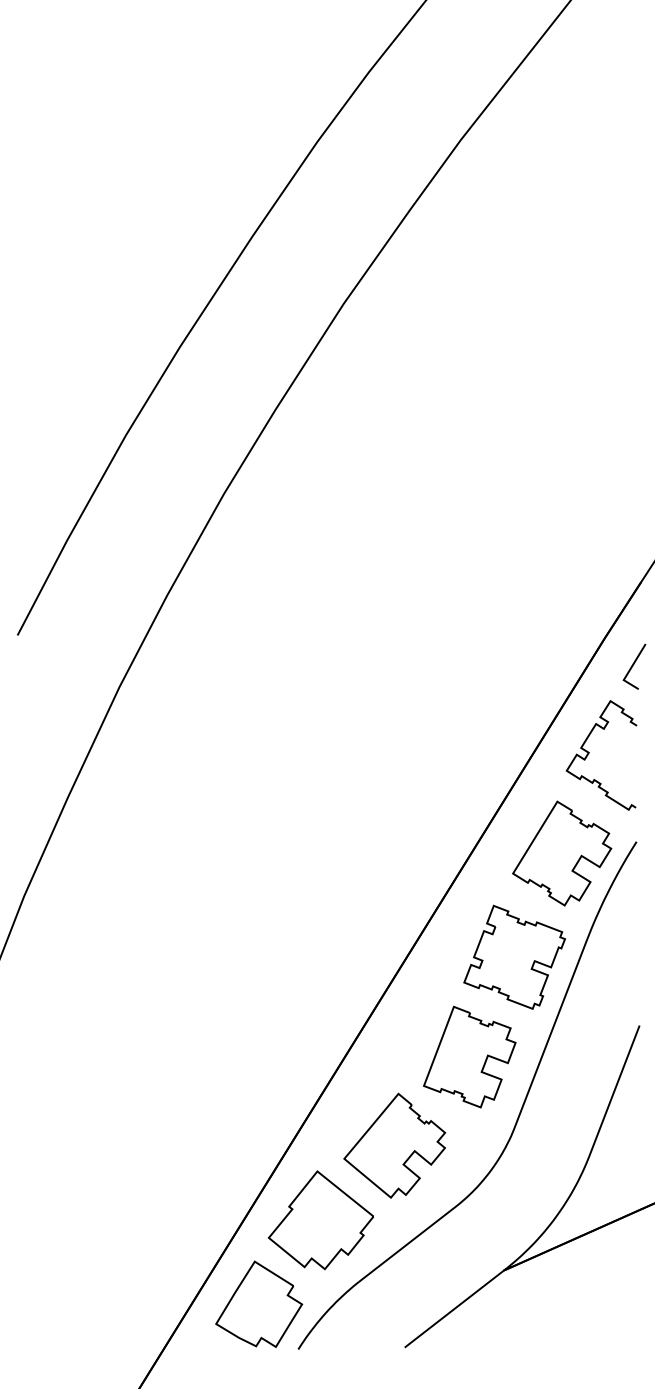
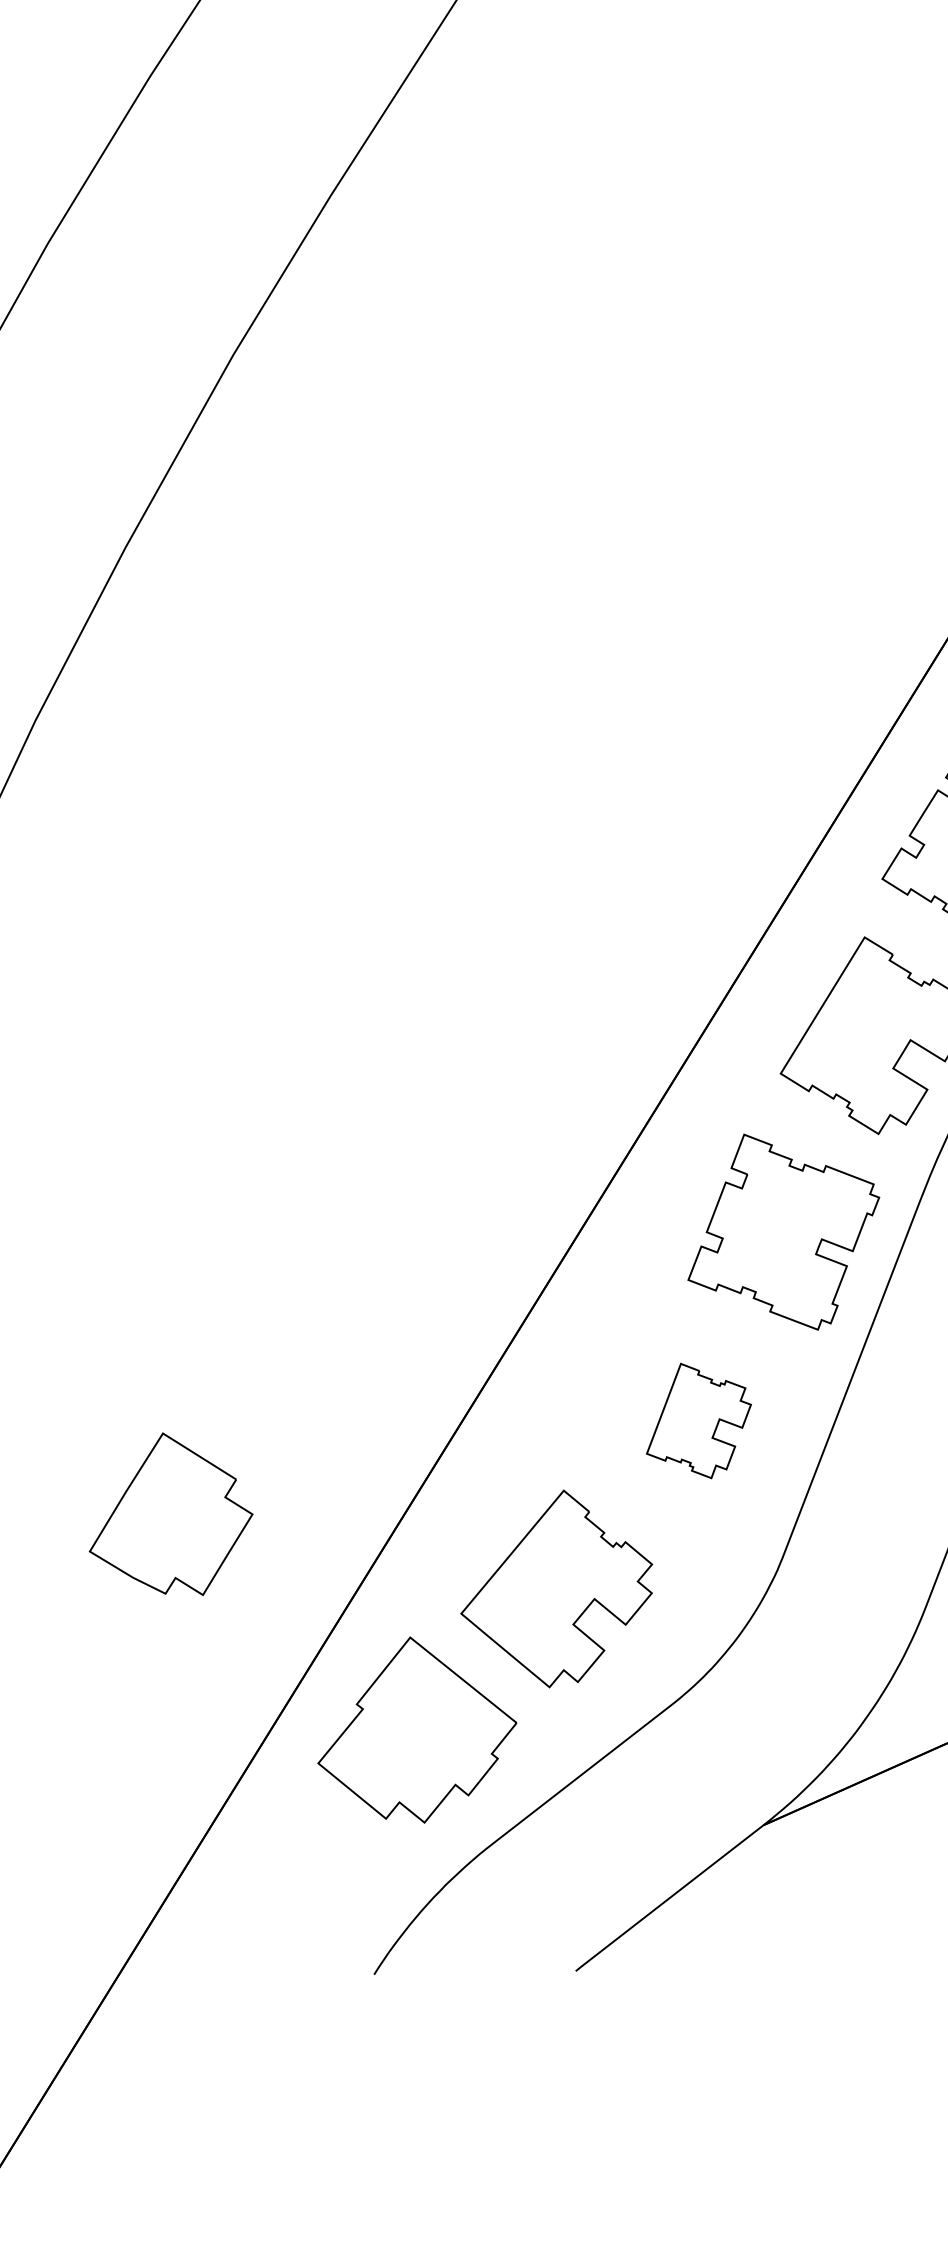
part: (469, 1056) -> (698, 1419), size x0.6
part: (259, 1303) -> (171, 1512), moved

